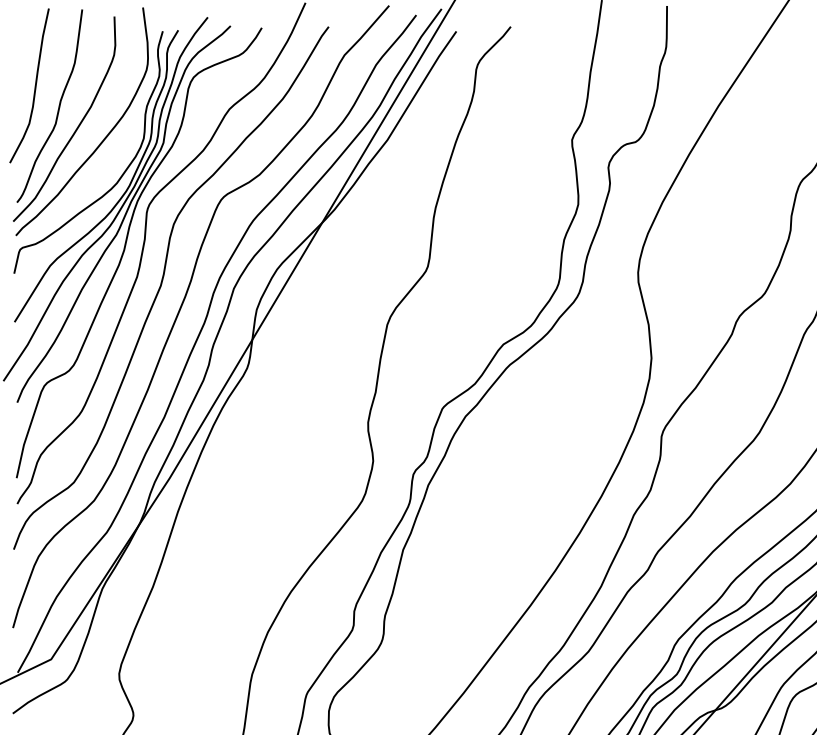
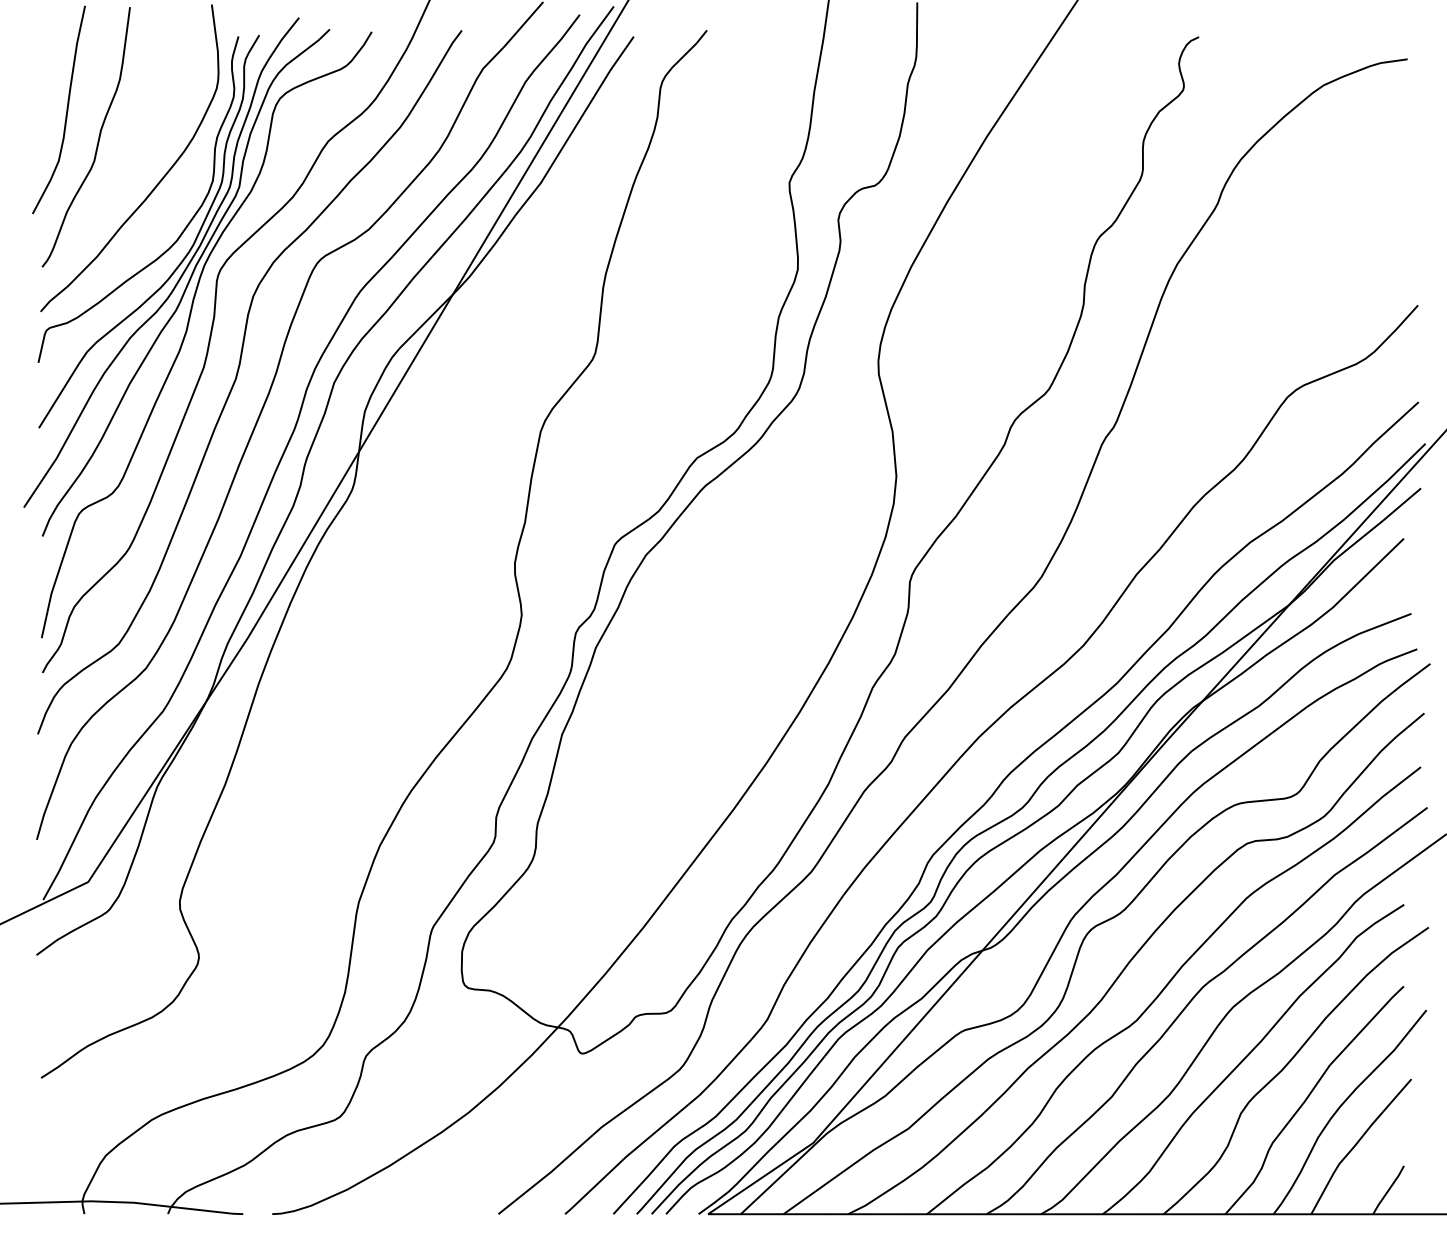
curve: (78, 125) -> (124, 163), removed

